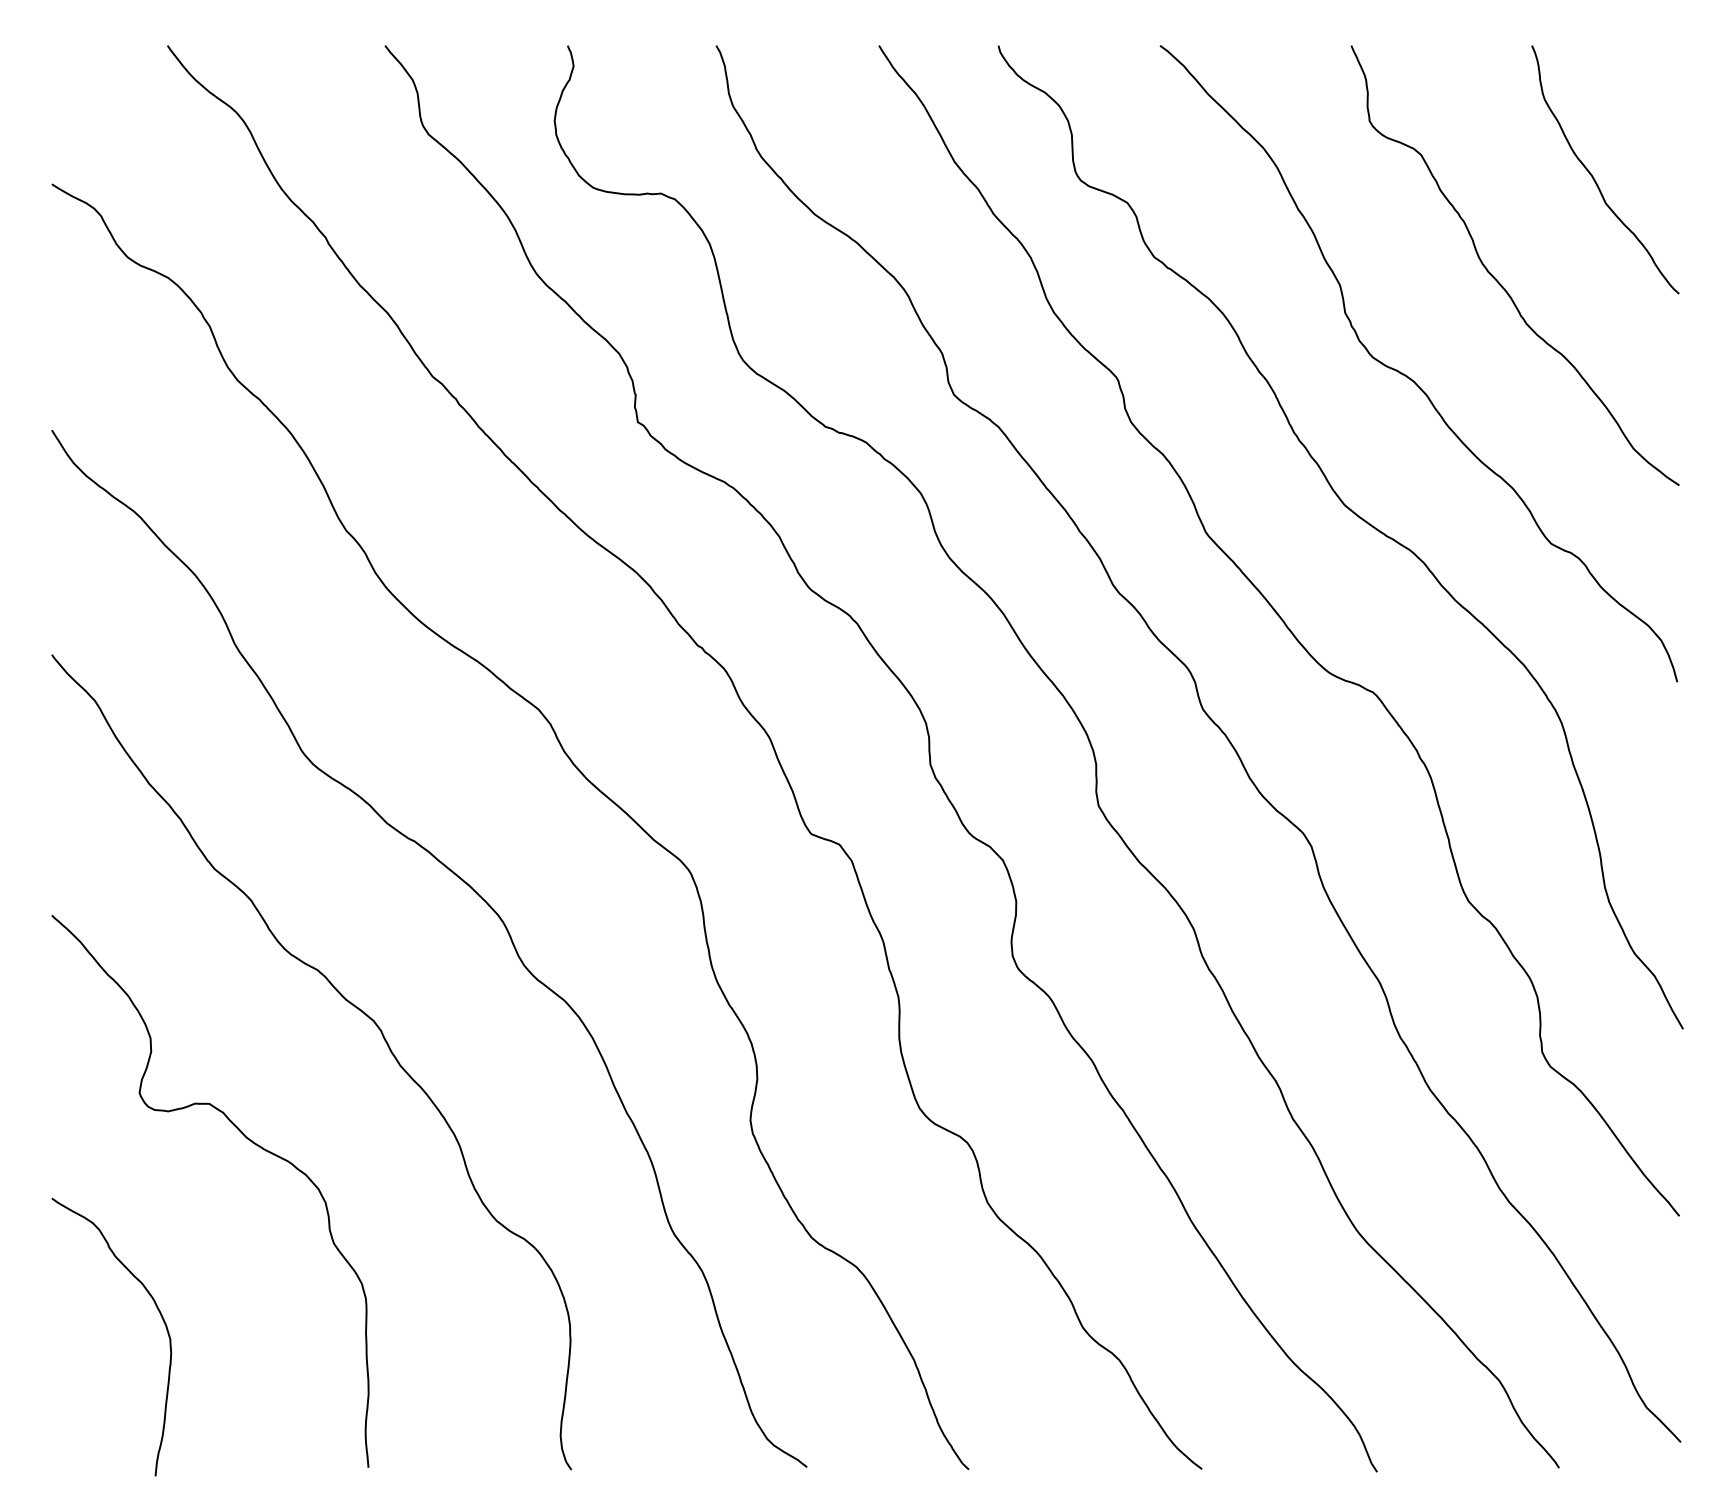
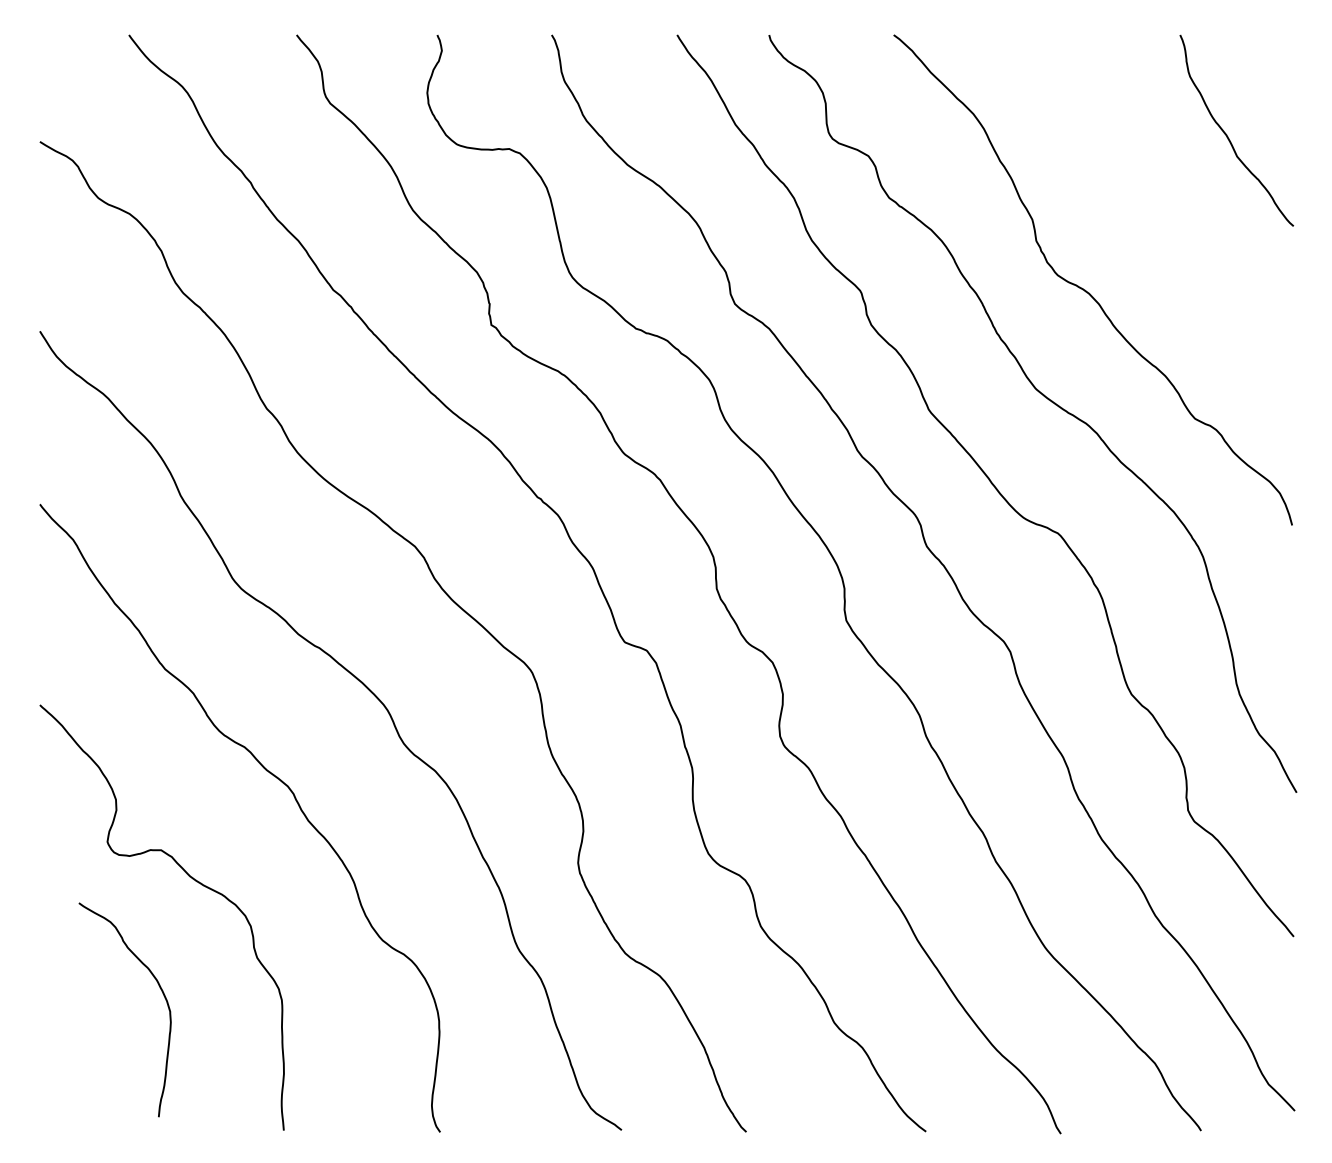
curve: (1497, 278) -> (1153, 214), removed
curve: (161, 1319) -> (163, 996), moved

